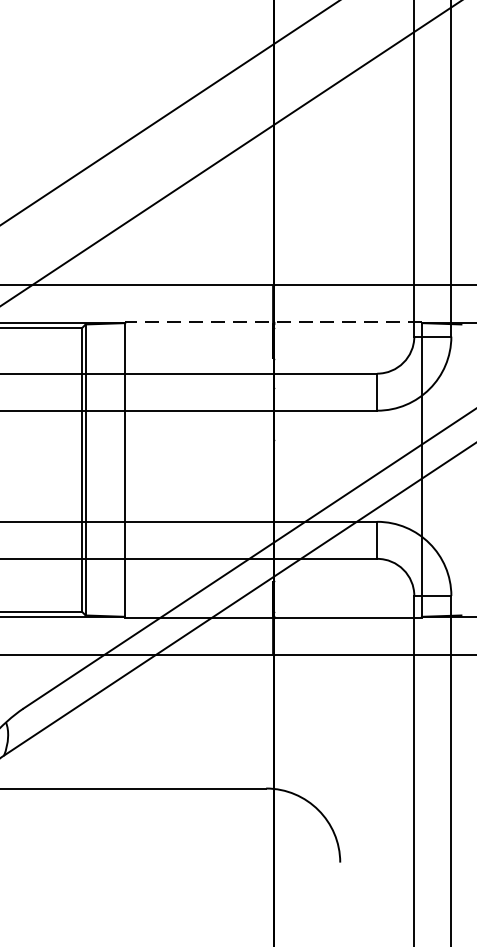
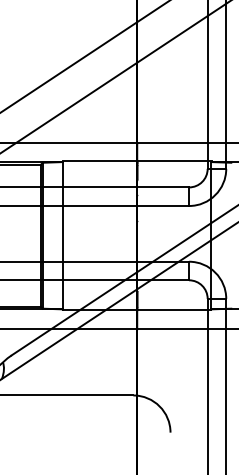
line: (272, 321) -> (136, 161), dashed -> solid

